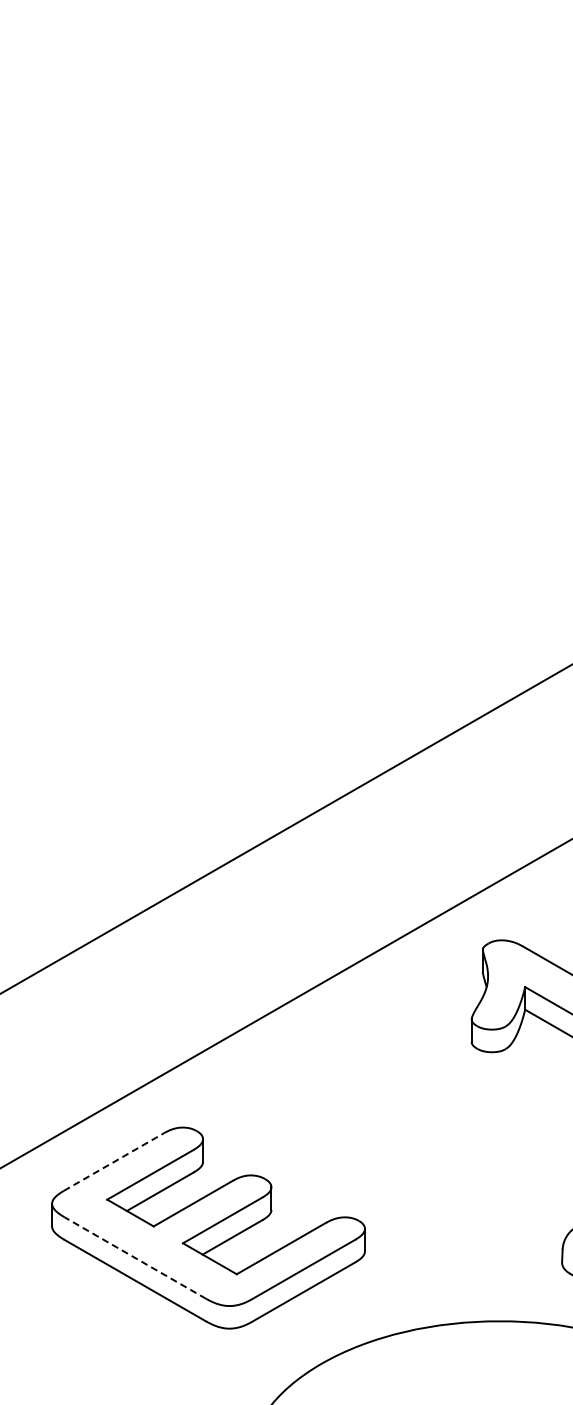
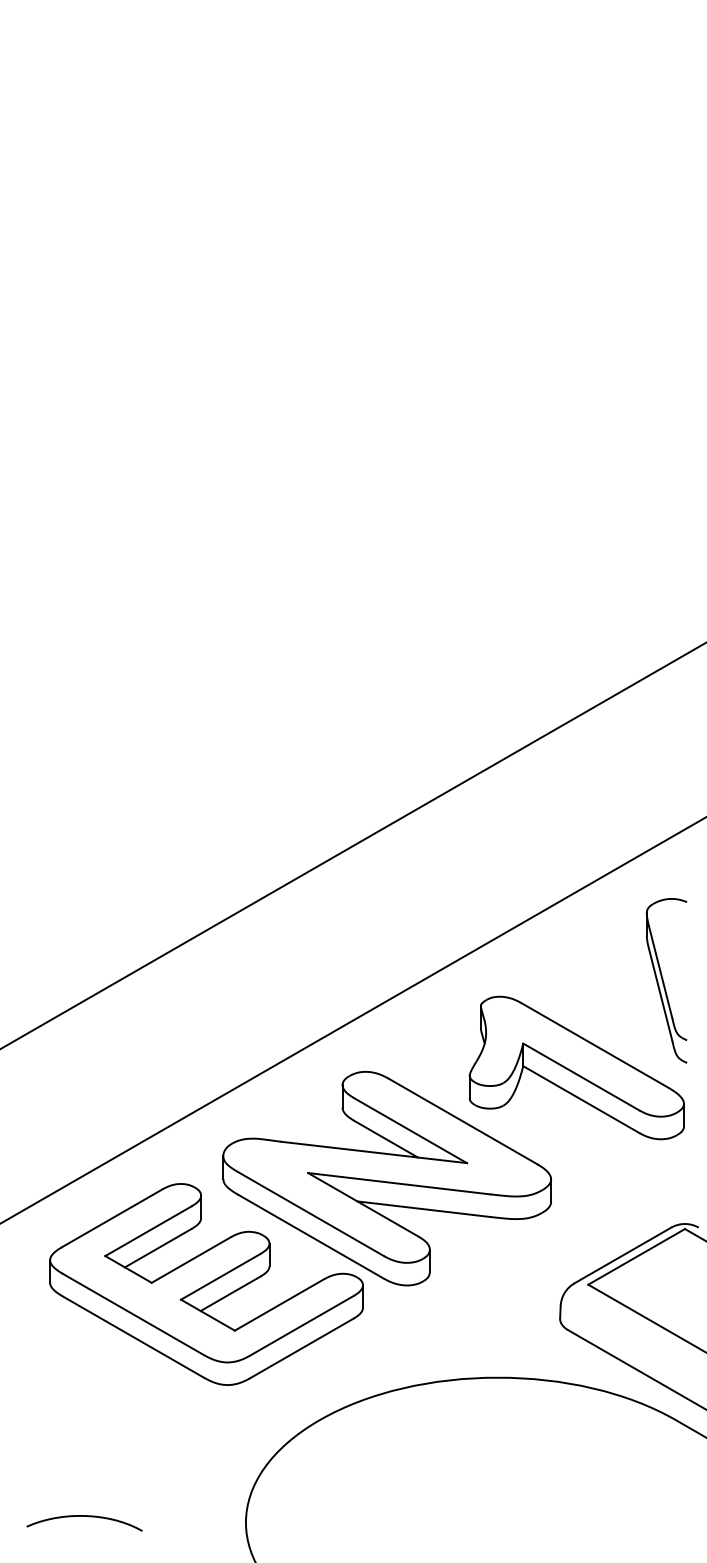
part: (388, 1122) -> (386, 1178), added
line: (114, 1162) -> (112, 1218), dashed -> solid
line: (135, 1258) -> (133, 1314), dashed -> solid

